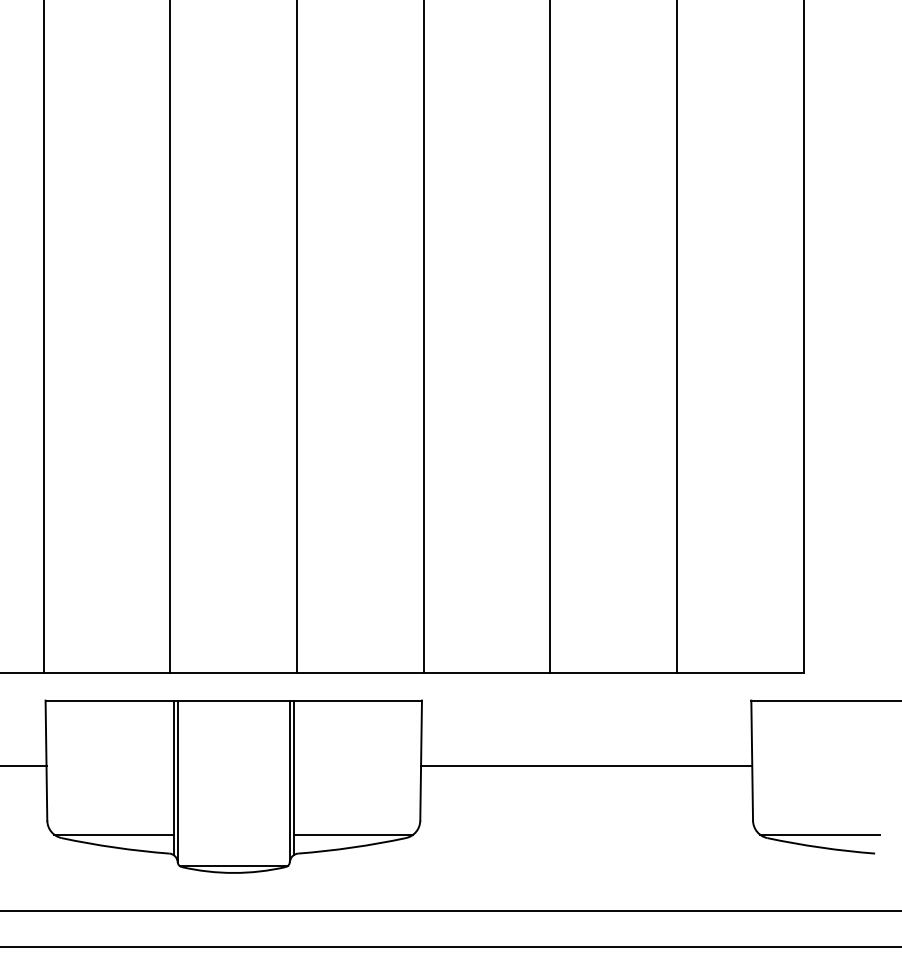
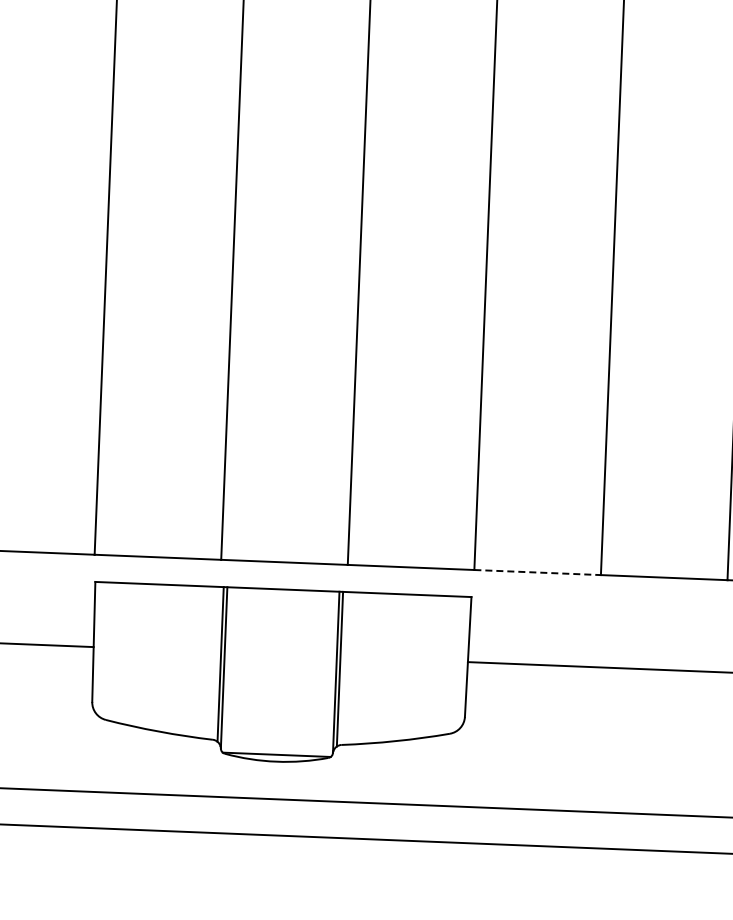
line: (487, 673) -> (538, 572), solid -> dashed
line: (114, 834) -> (158, 718), removed
line: (353, 834) -> (397, 728), removed

